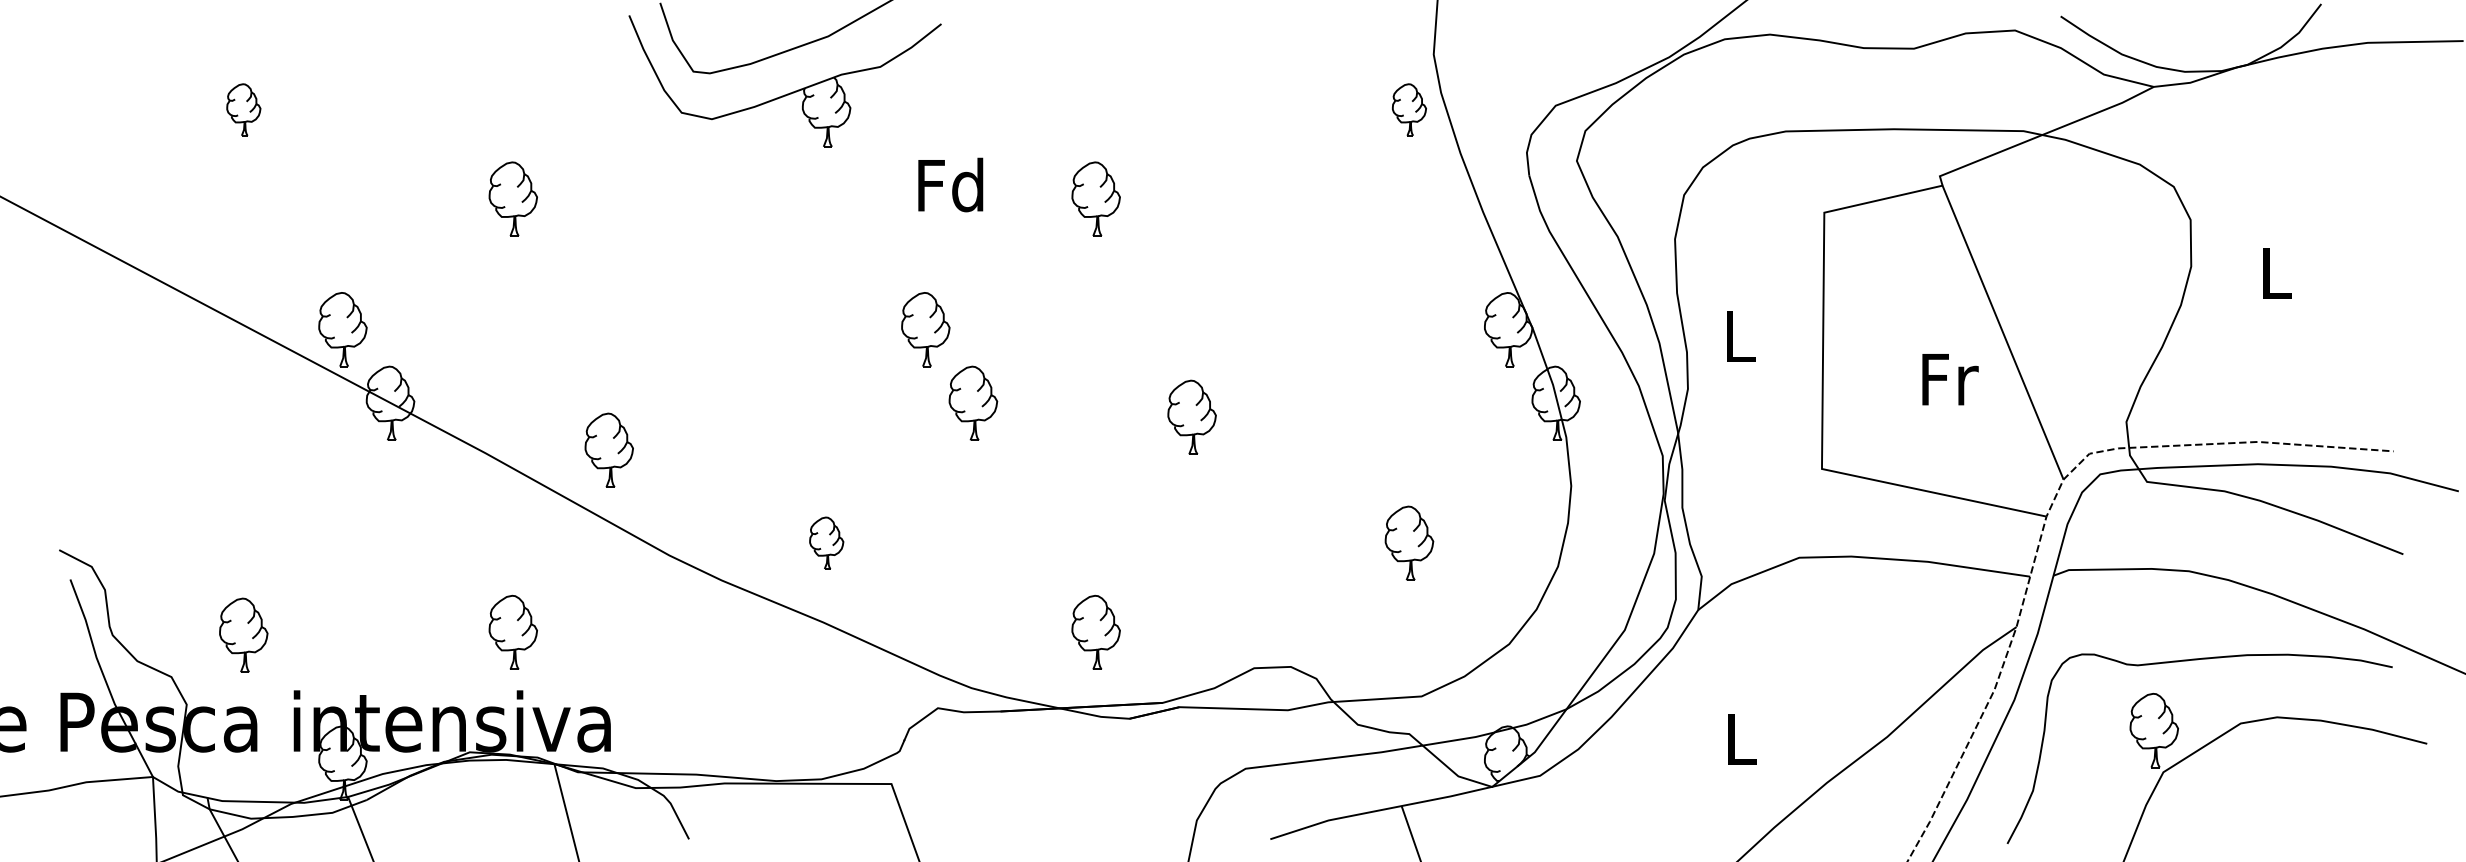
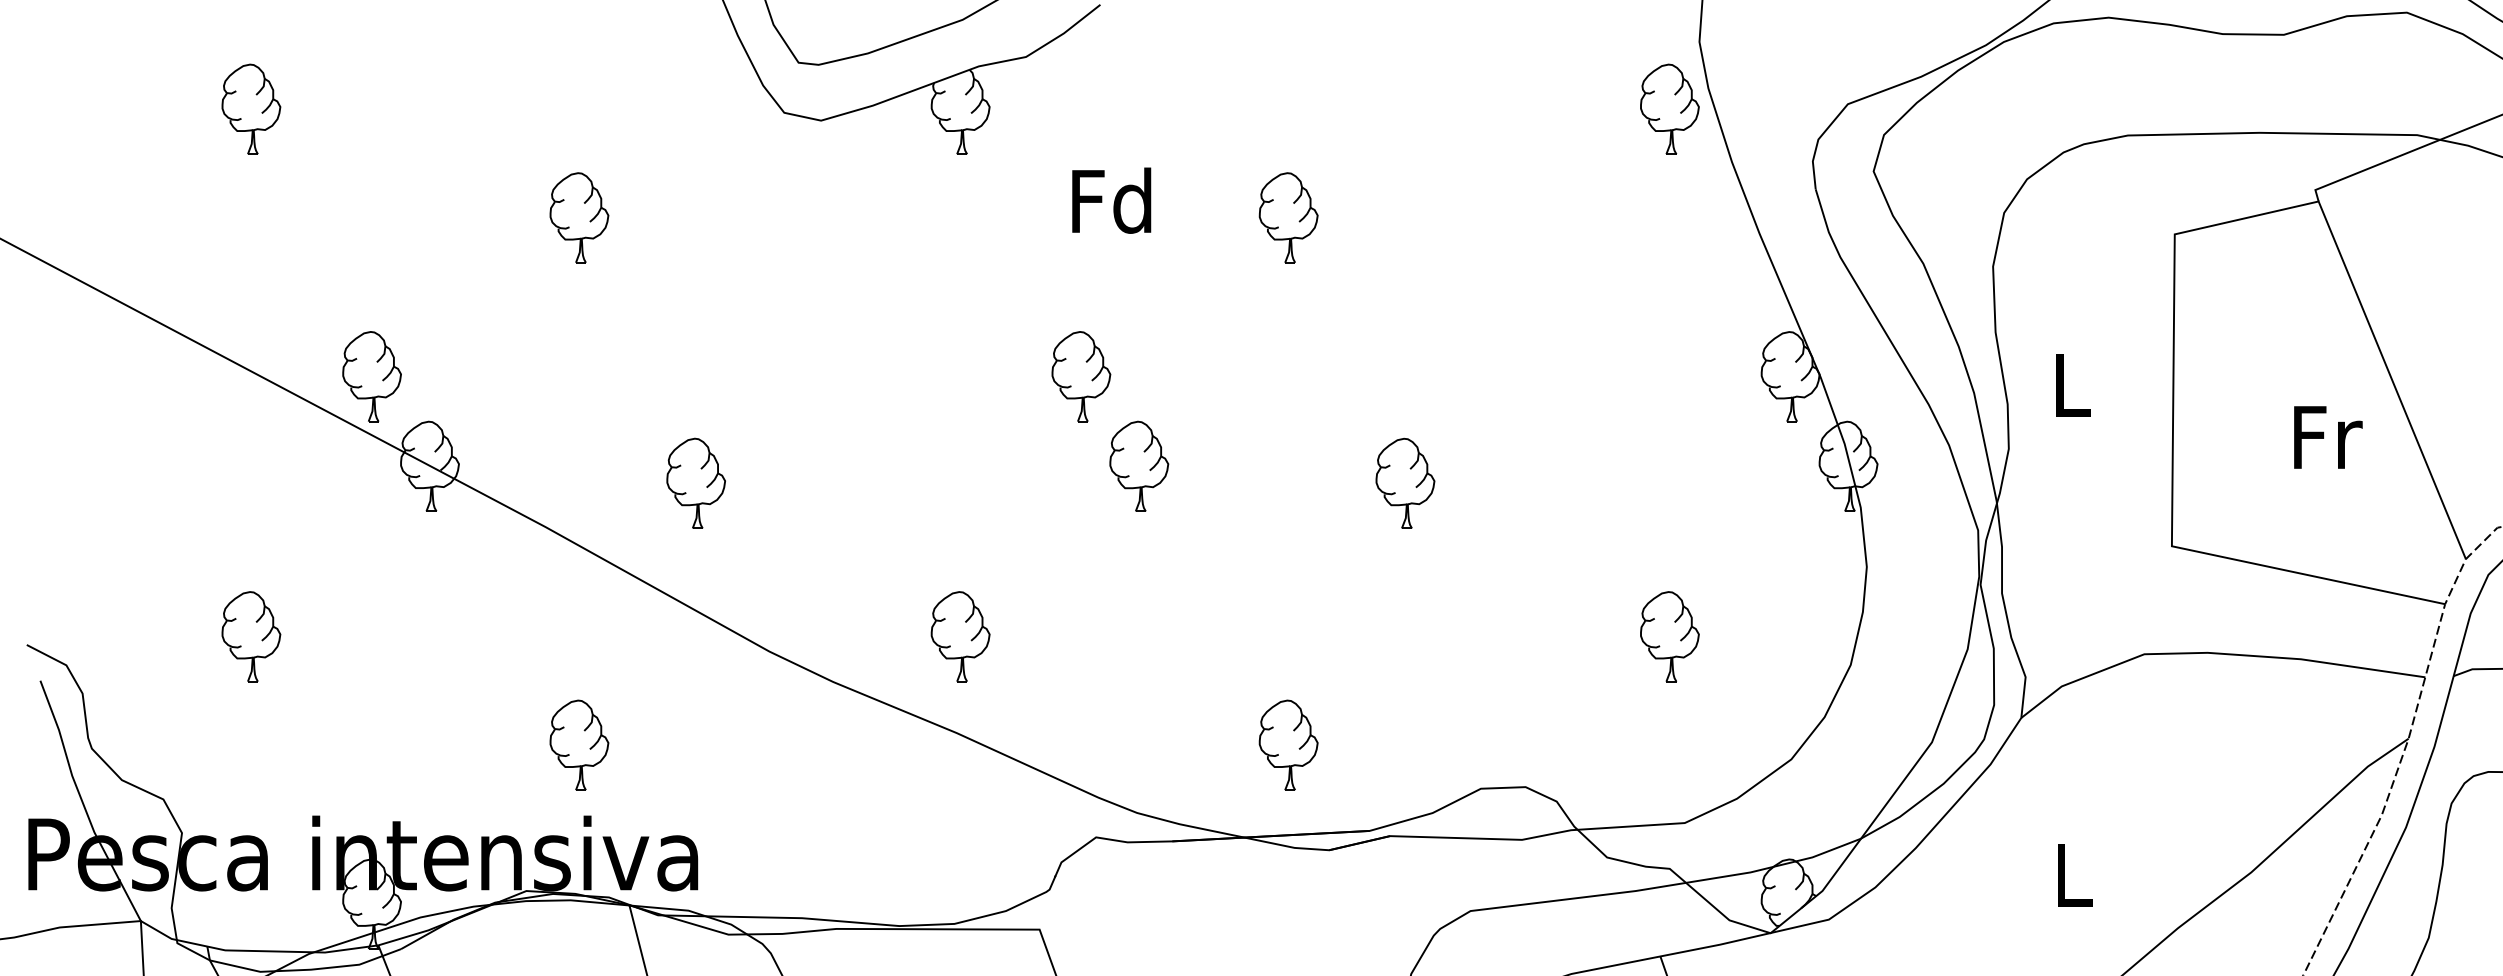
part: (243, 109) -> (251, 108), size x1.43
part: (1409, 109) -> (1669, 108), size x1.43
part: (608, 449) -> (695, 482), moved
part: (826, 542) -> (960, 635), size x1.43
part: (243, 634) -> (251, 635), moved

